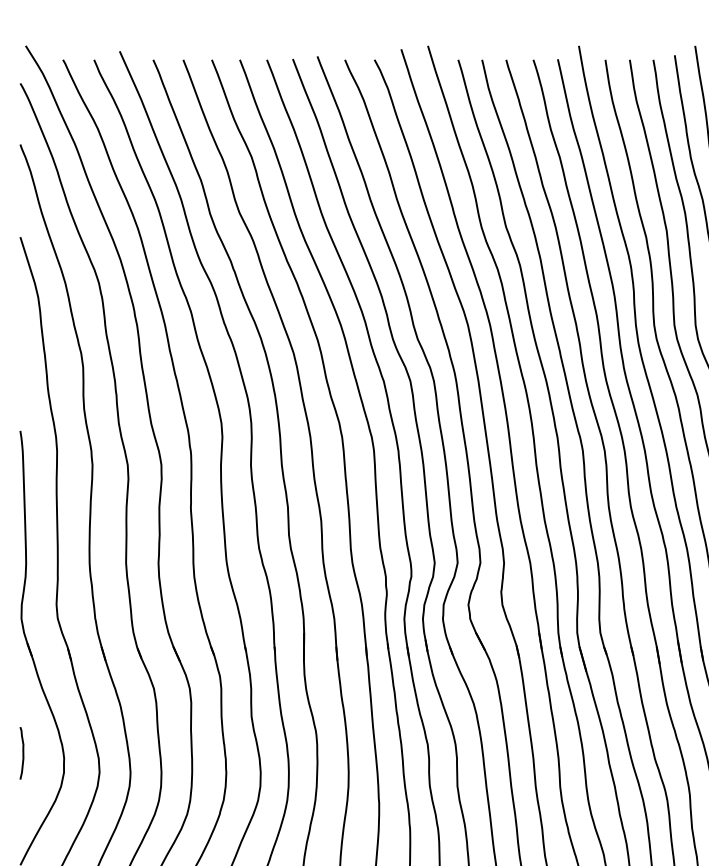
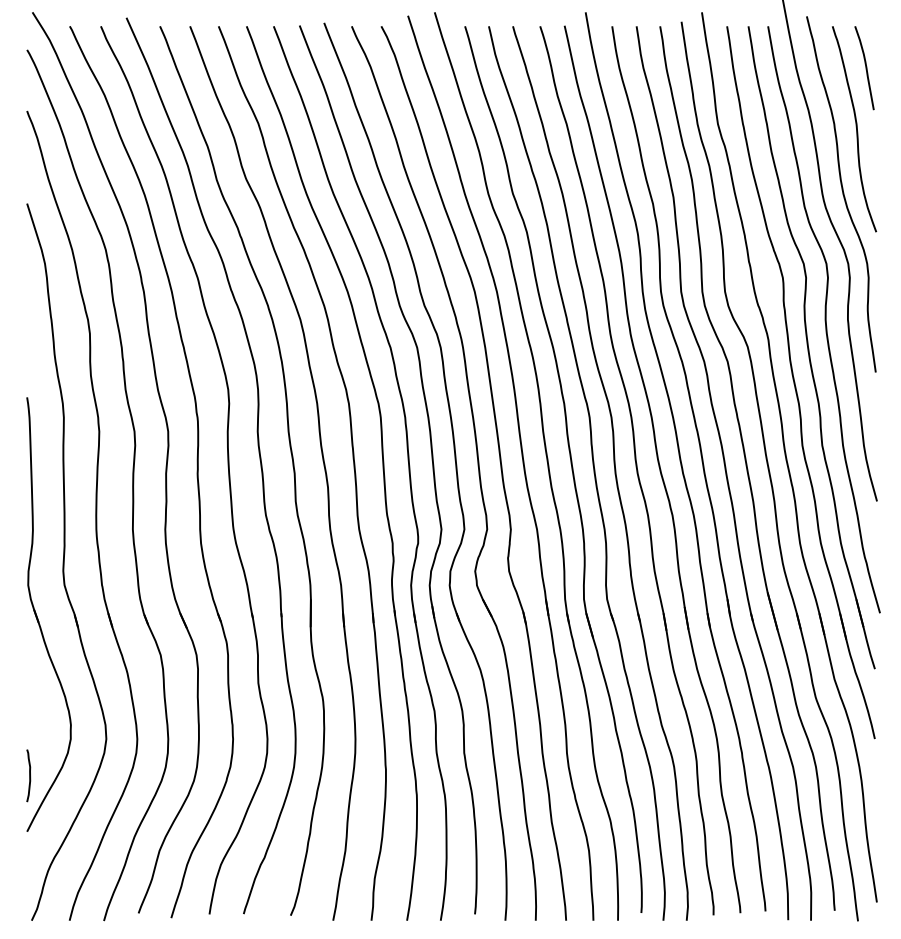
curve: (22, 753) -> (29, 775), moved

